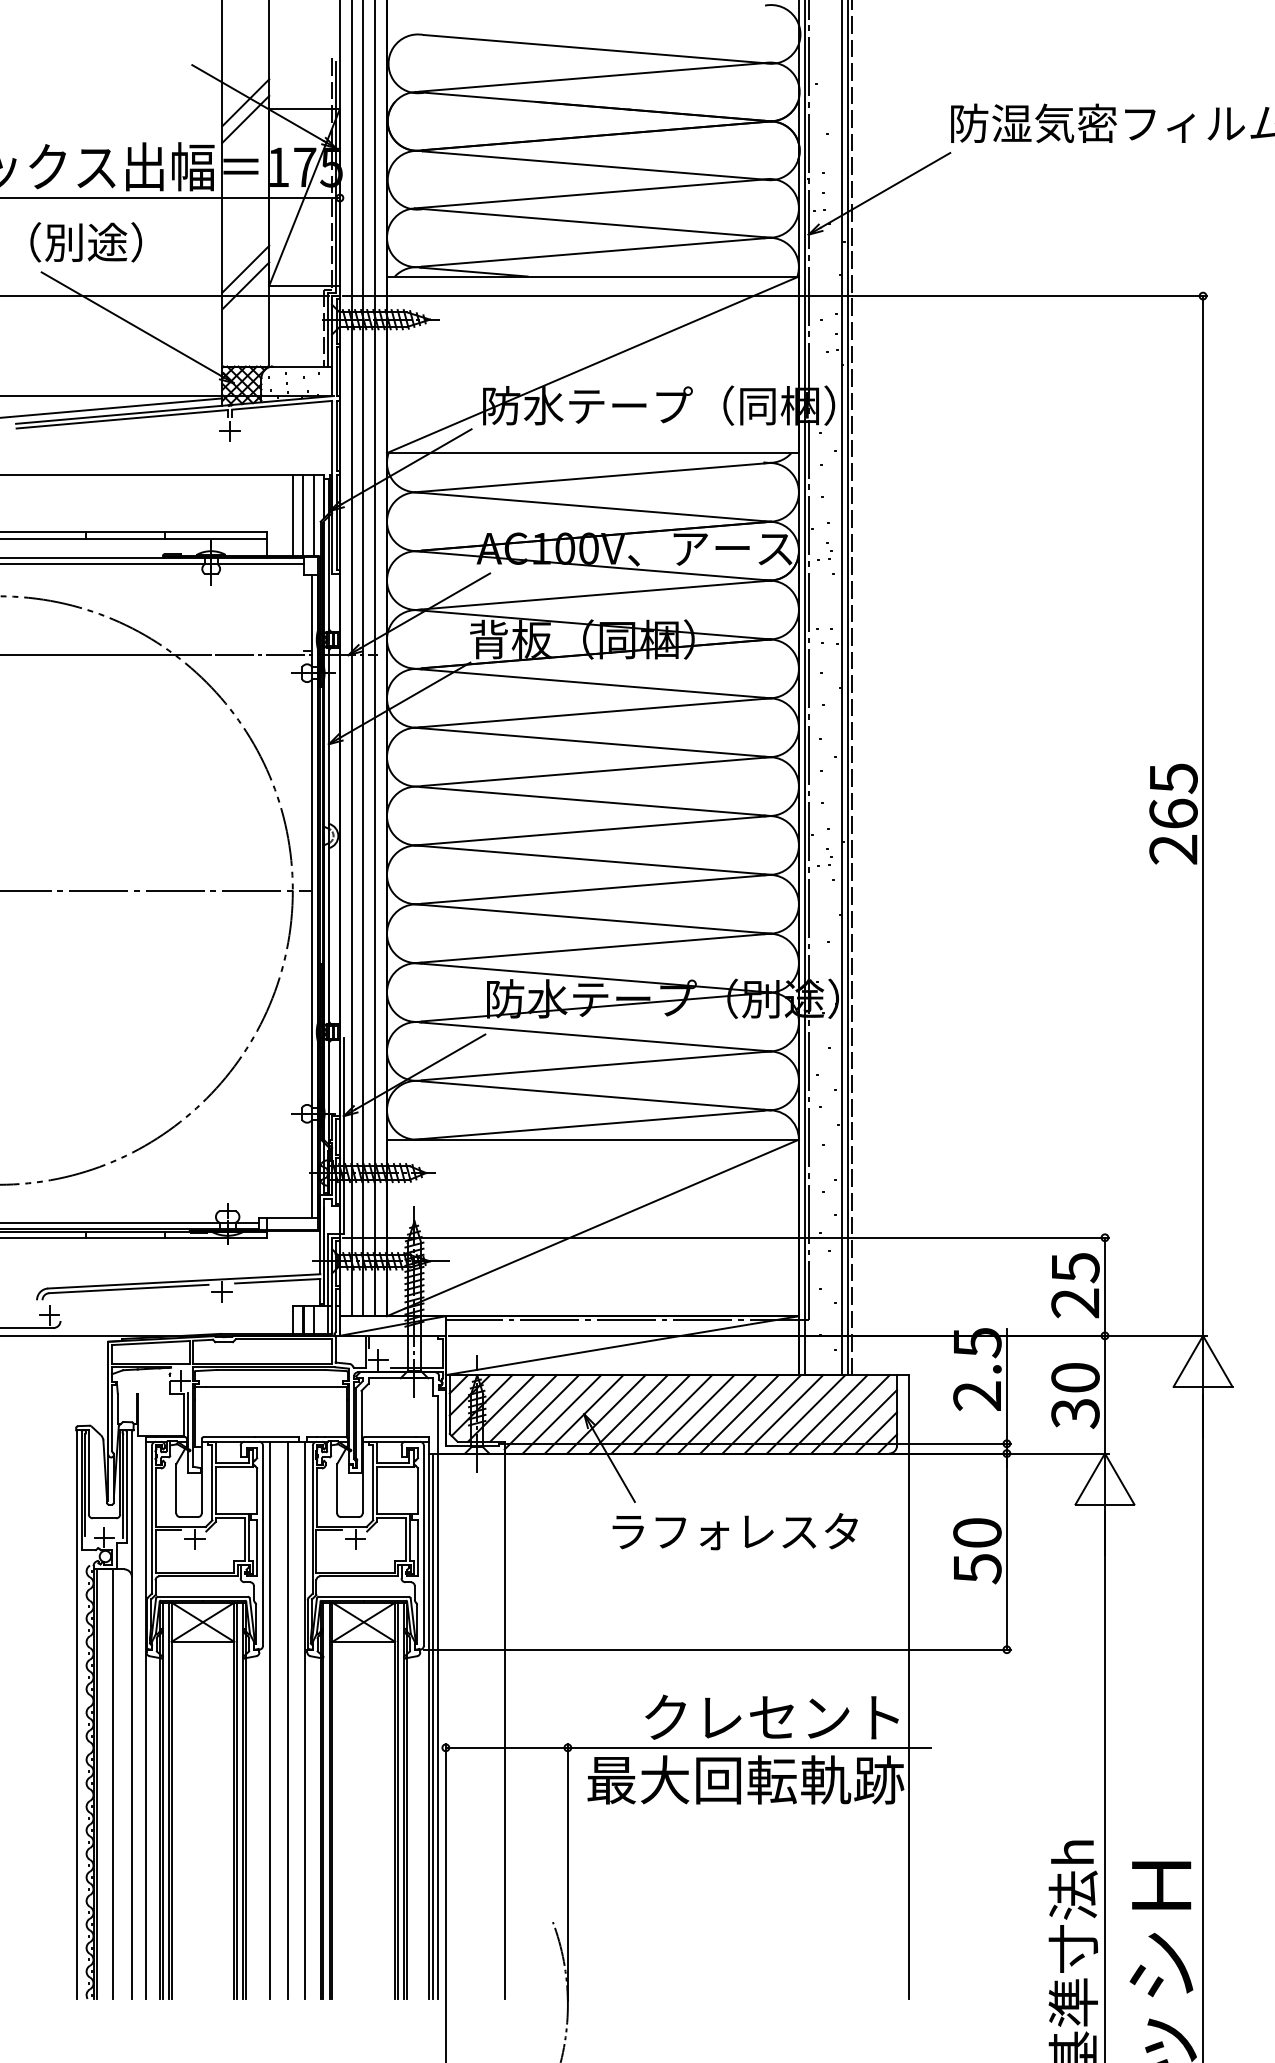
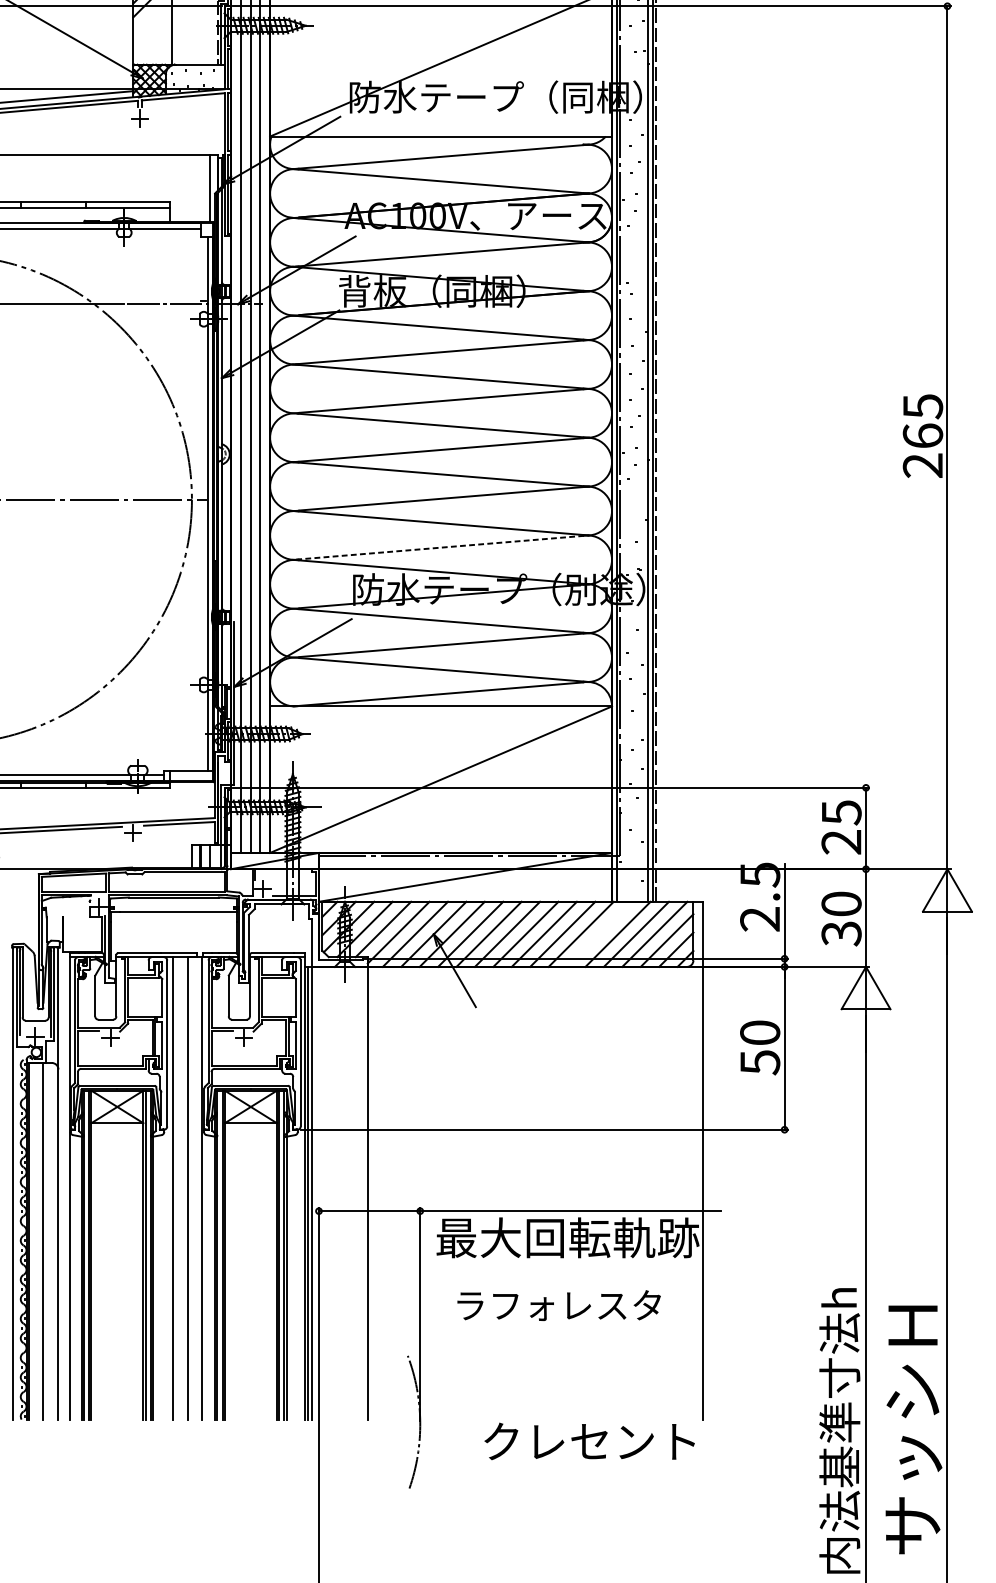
line: (292, 515) -> (191, 188), removed
line: (302, 515) -> (199, 188), removed
line: (594, 948) -> (442, 547), solid -> dashed
line: (783, 1414) -> (599, 934), removed
text: (734, 1531) -> (558, 1305), moved
text: (771, 1716) -> (589, 1440), moved

